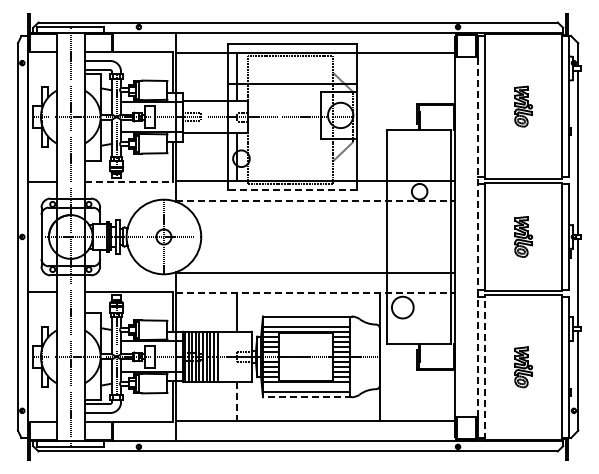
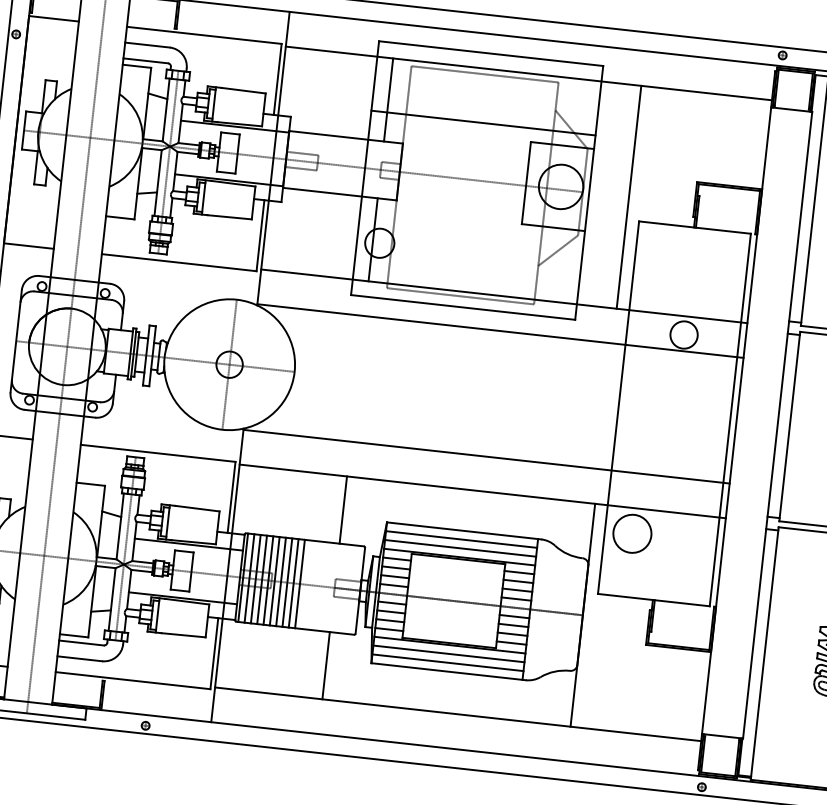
line: (379, 117) -> (628, 197), added
line: (129, 182) -> (180, 263), dashed -> solid
line: (292, 189) -> (462, 306), dashed -> solid
line: (315, 200) -> (500, 330), dashed -> solid
line: (478, 237) -> (777, 426), dashed -> solid
line: (315, 292) -> (483, 490), dashed -> solid
line: (306, 321) -> (461, 539), added
line: (485, 366) -> (765, 652), dashed -> solid
line: (306, 387) -> (449, 654), added
line: (306, 397) -> (447, 671), dashed -> solid
line: (237, 402) -> (325, 667), dashed -> solid

